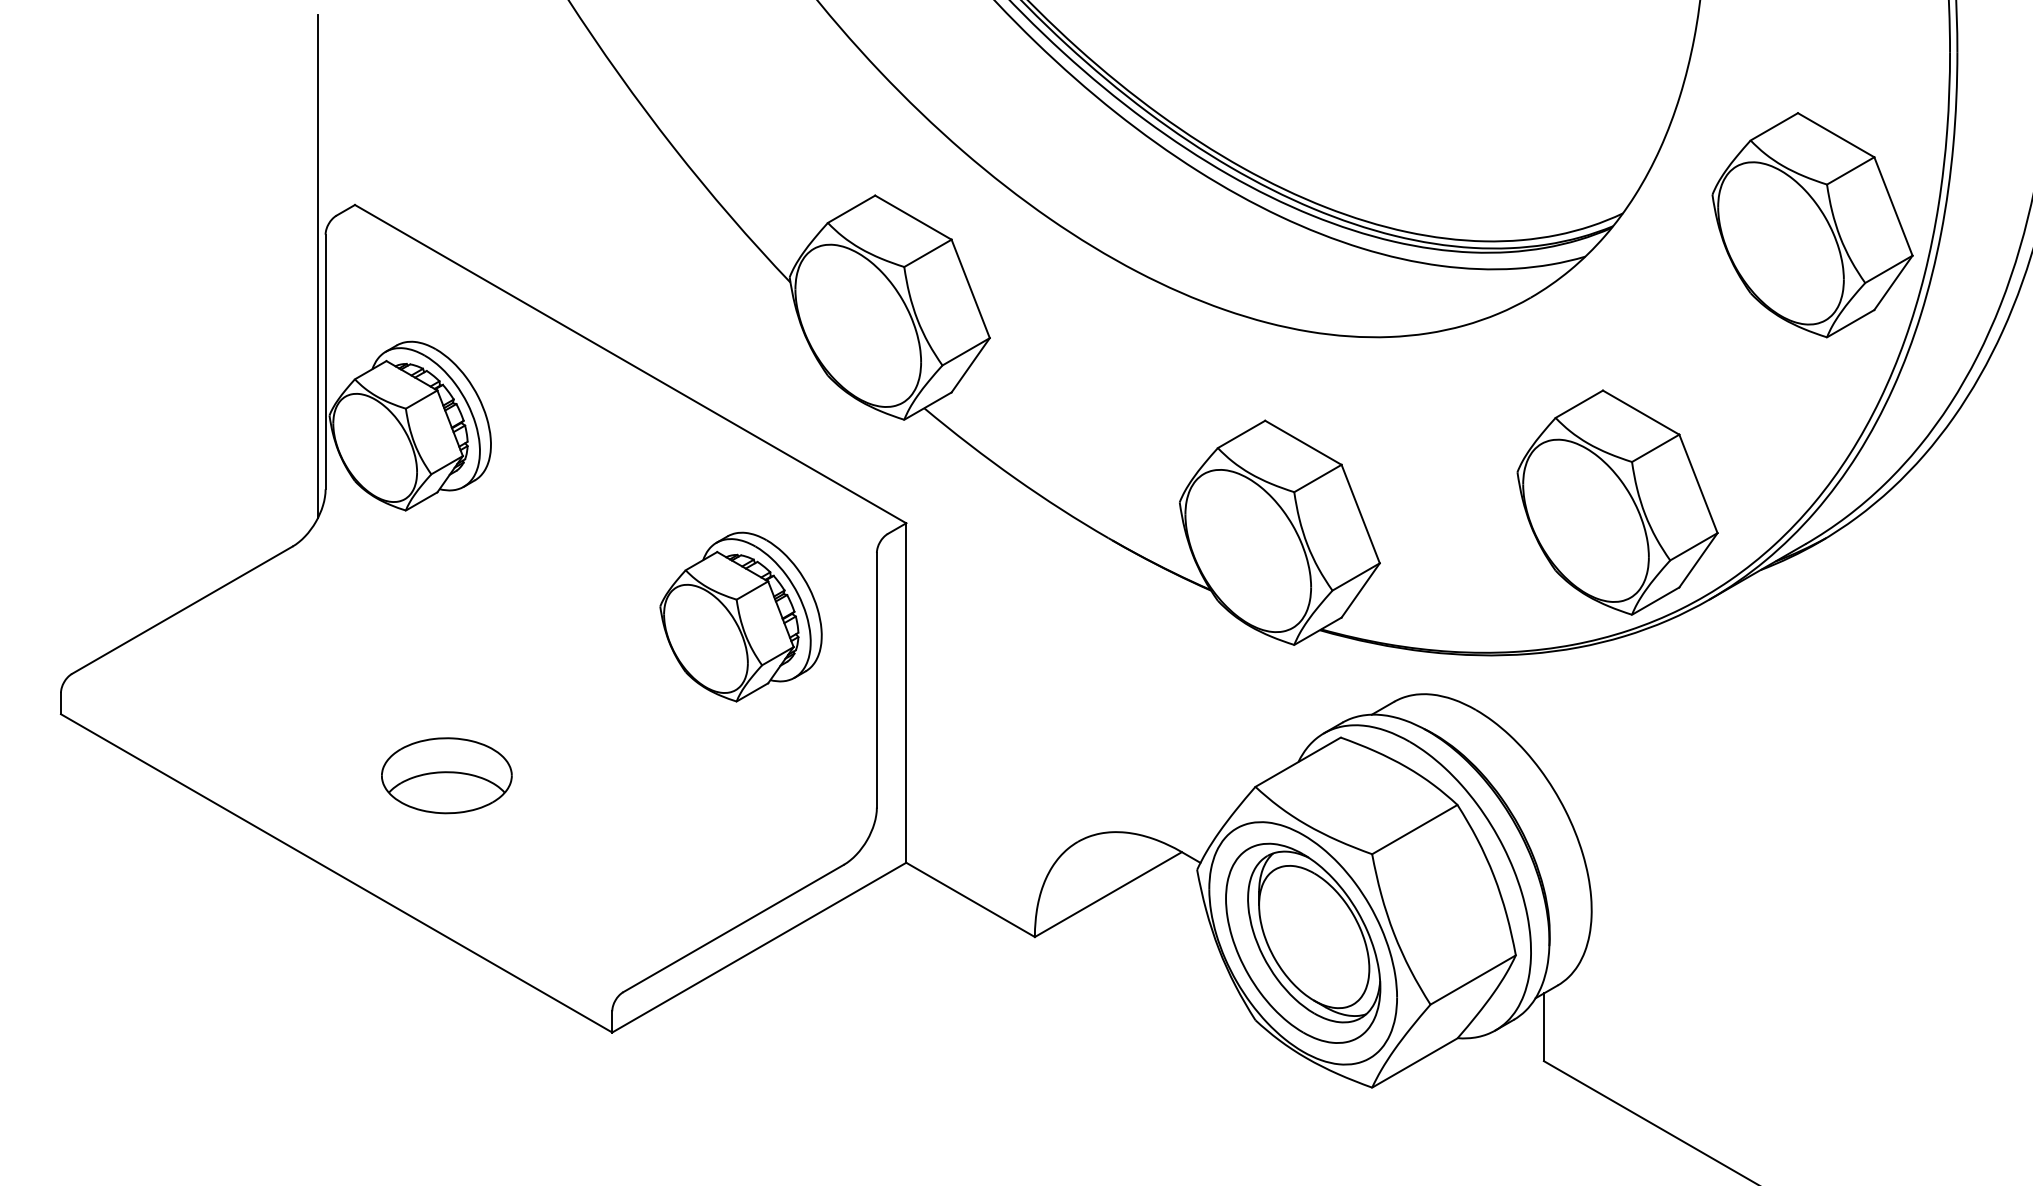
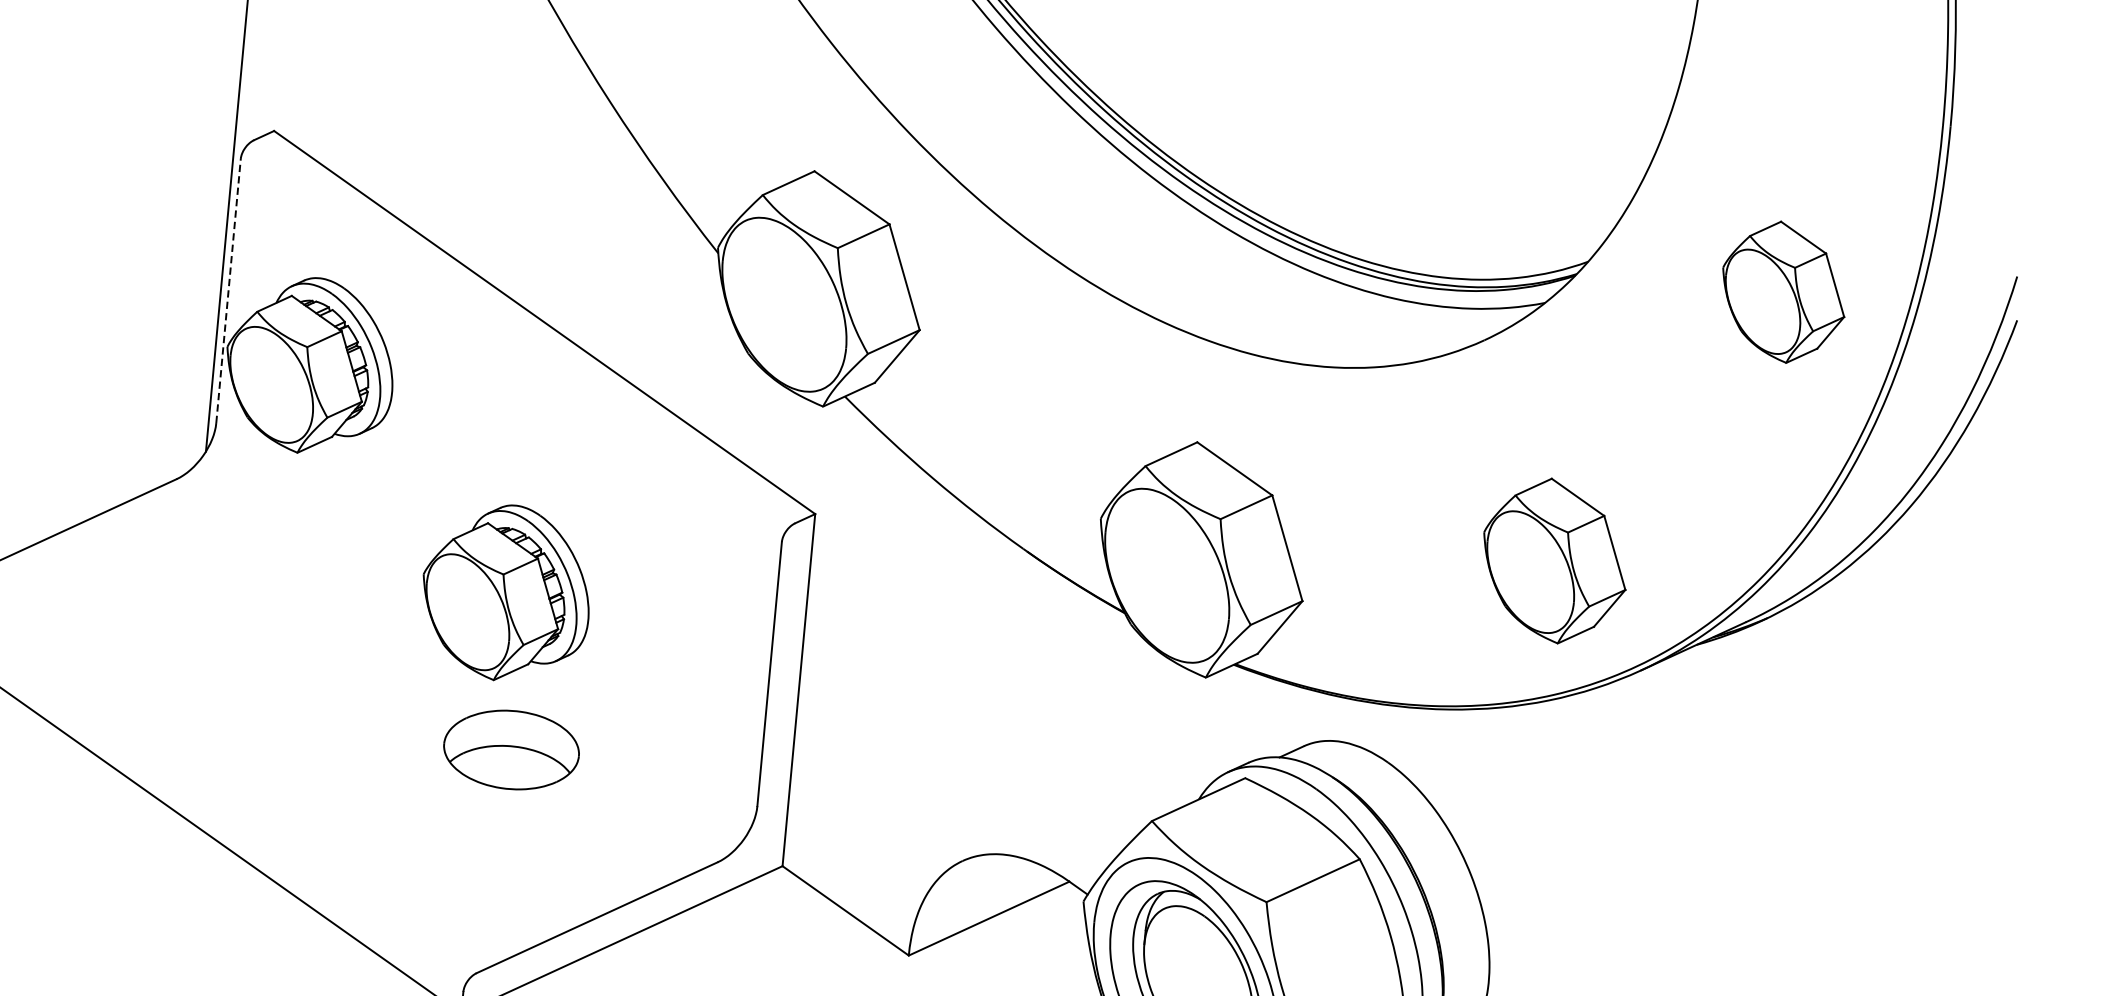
part: (1812, 225) -> (1783, 292), size x0.6
line: (325, 361) -> (228, 290), solid -> dashed
part: (1617, 502) -> (1554, 560), size x0.7
part: (740, 616) -> (505, 592), moved
part: (446, 775) -> (511, 749), moved

